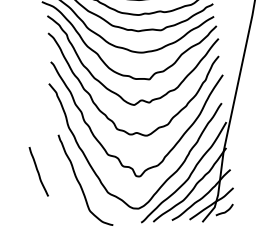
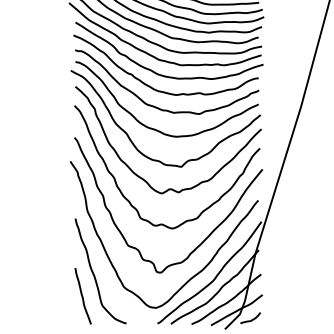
curve: (38, 172) -> (82, 296), moved

